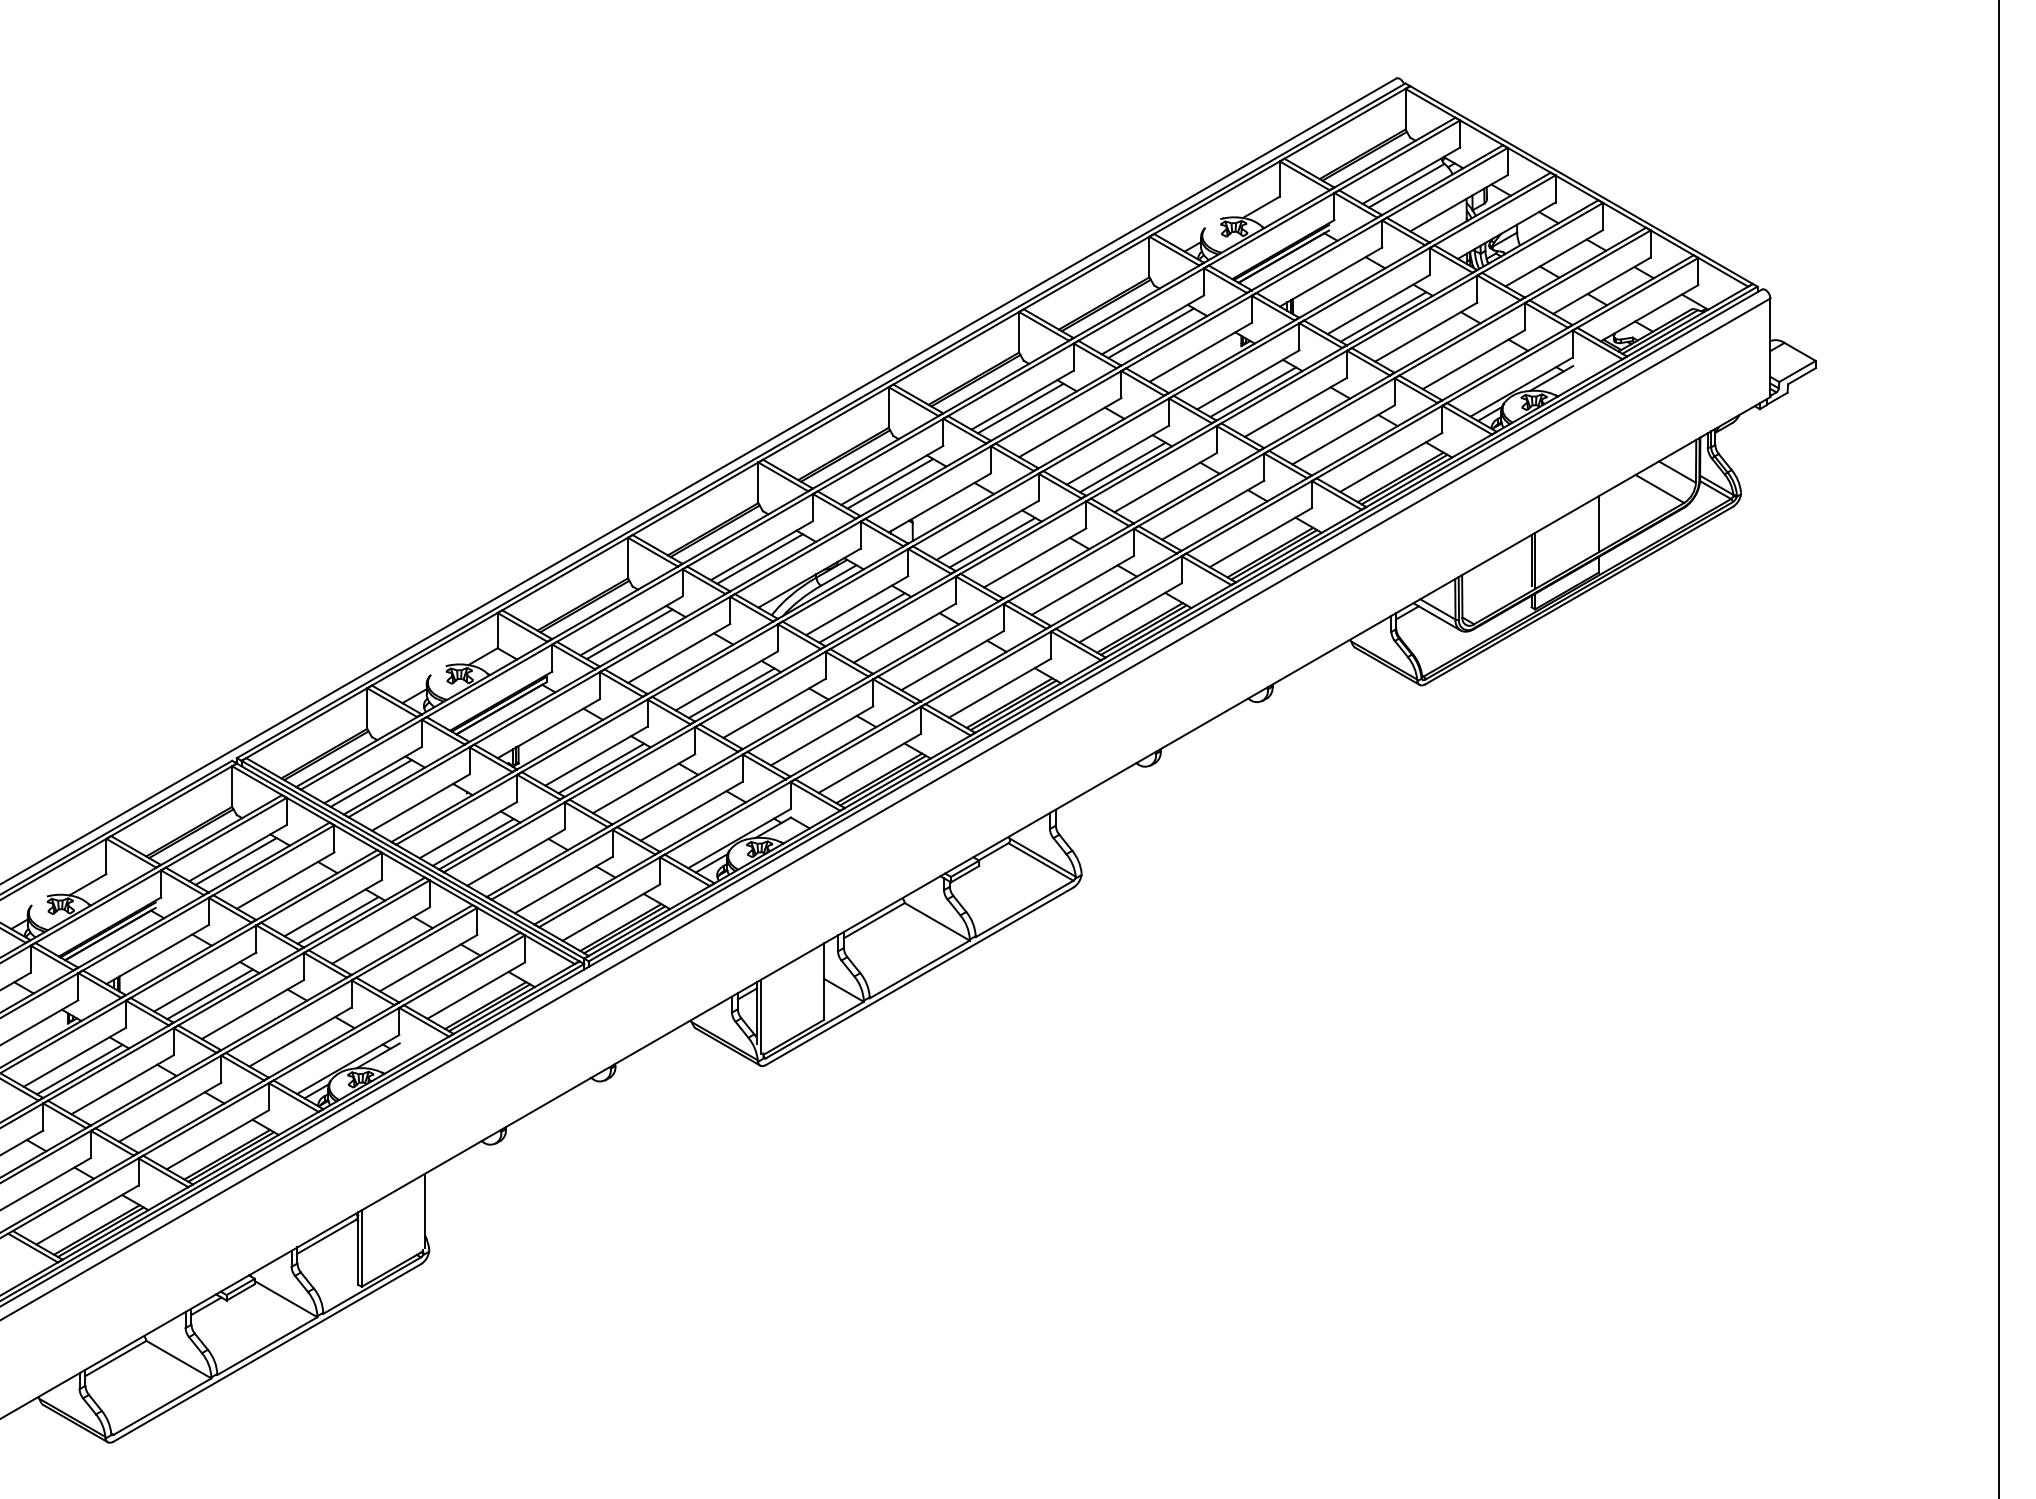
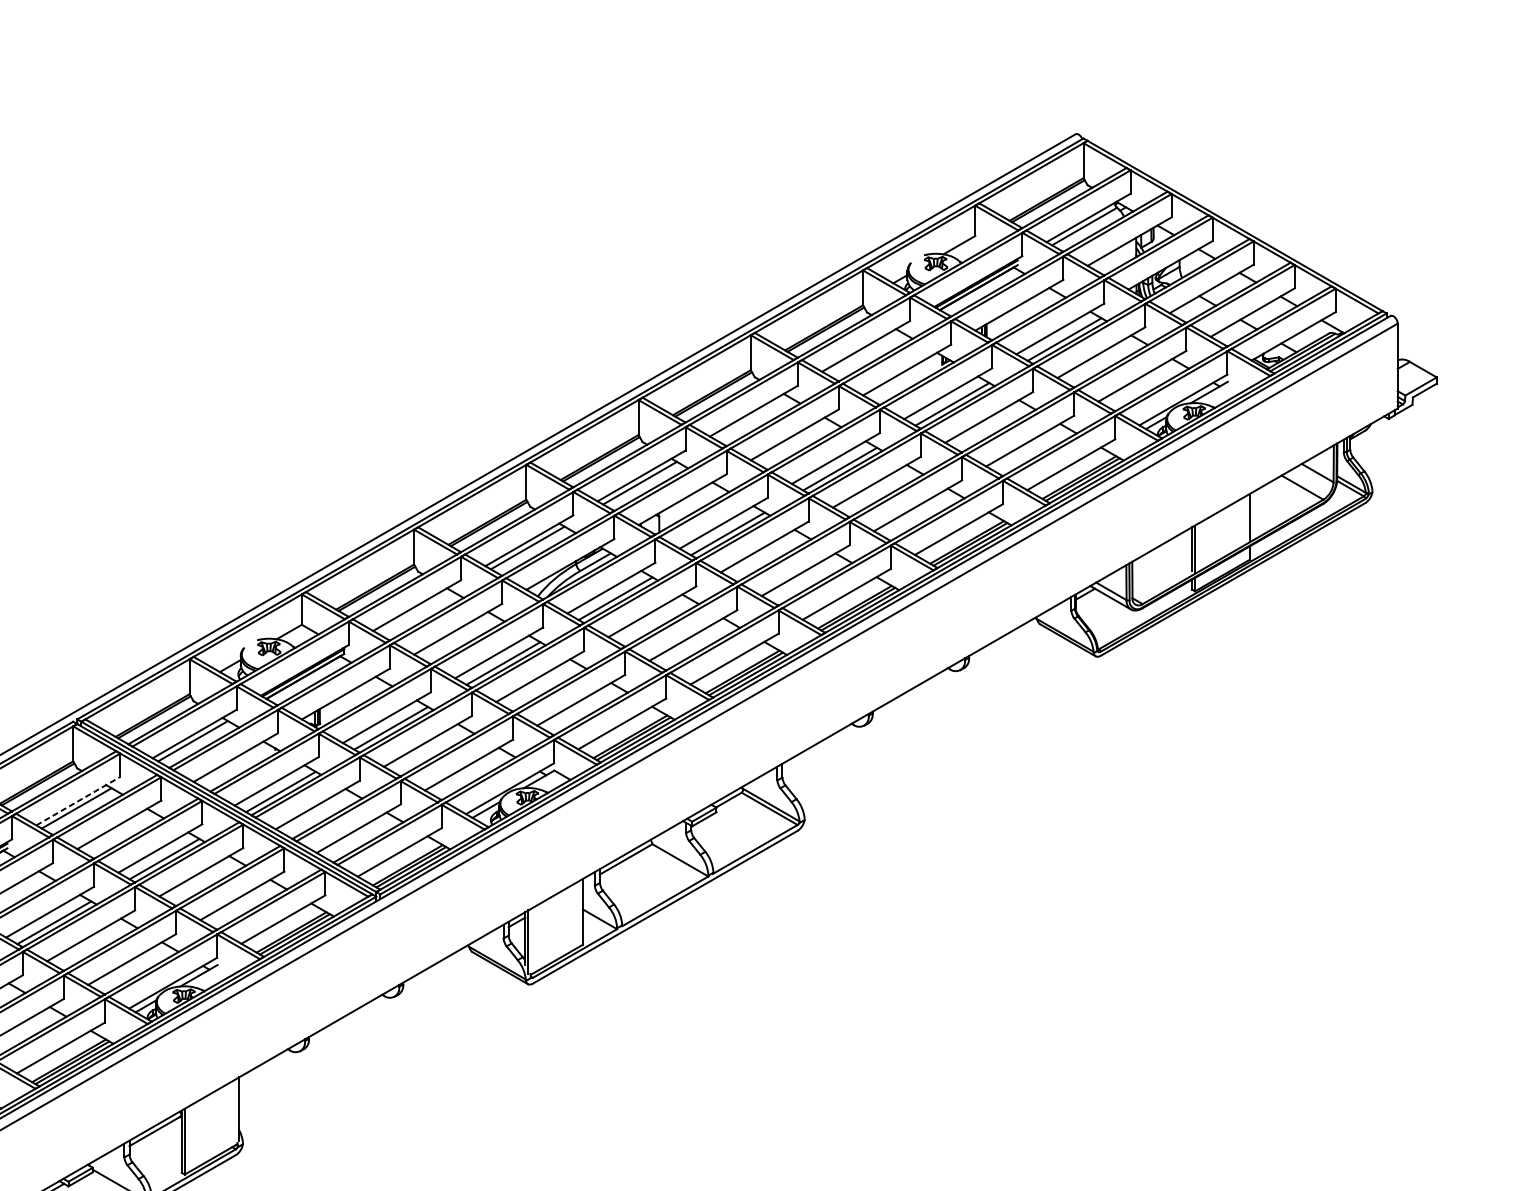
line: (1151, 333) -> (864, 353), removed
line: (1020, 408) -> (752, 418), removed
line: (629, 634) -> (415, 612), removed
line: (238, 852) -> (78, 800), solid -> dashed

